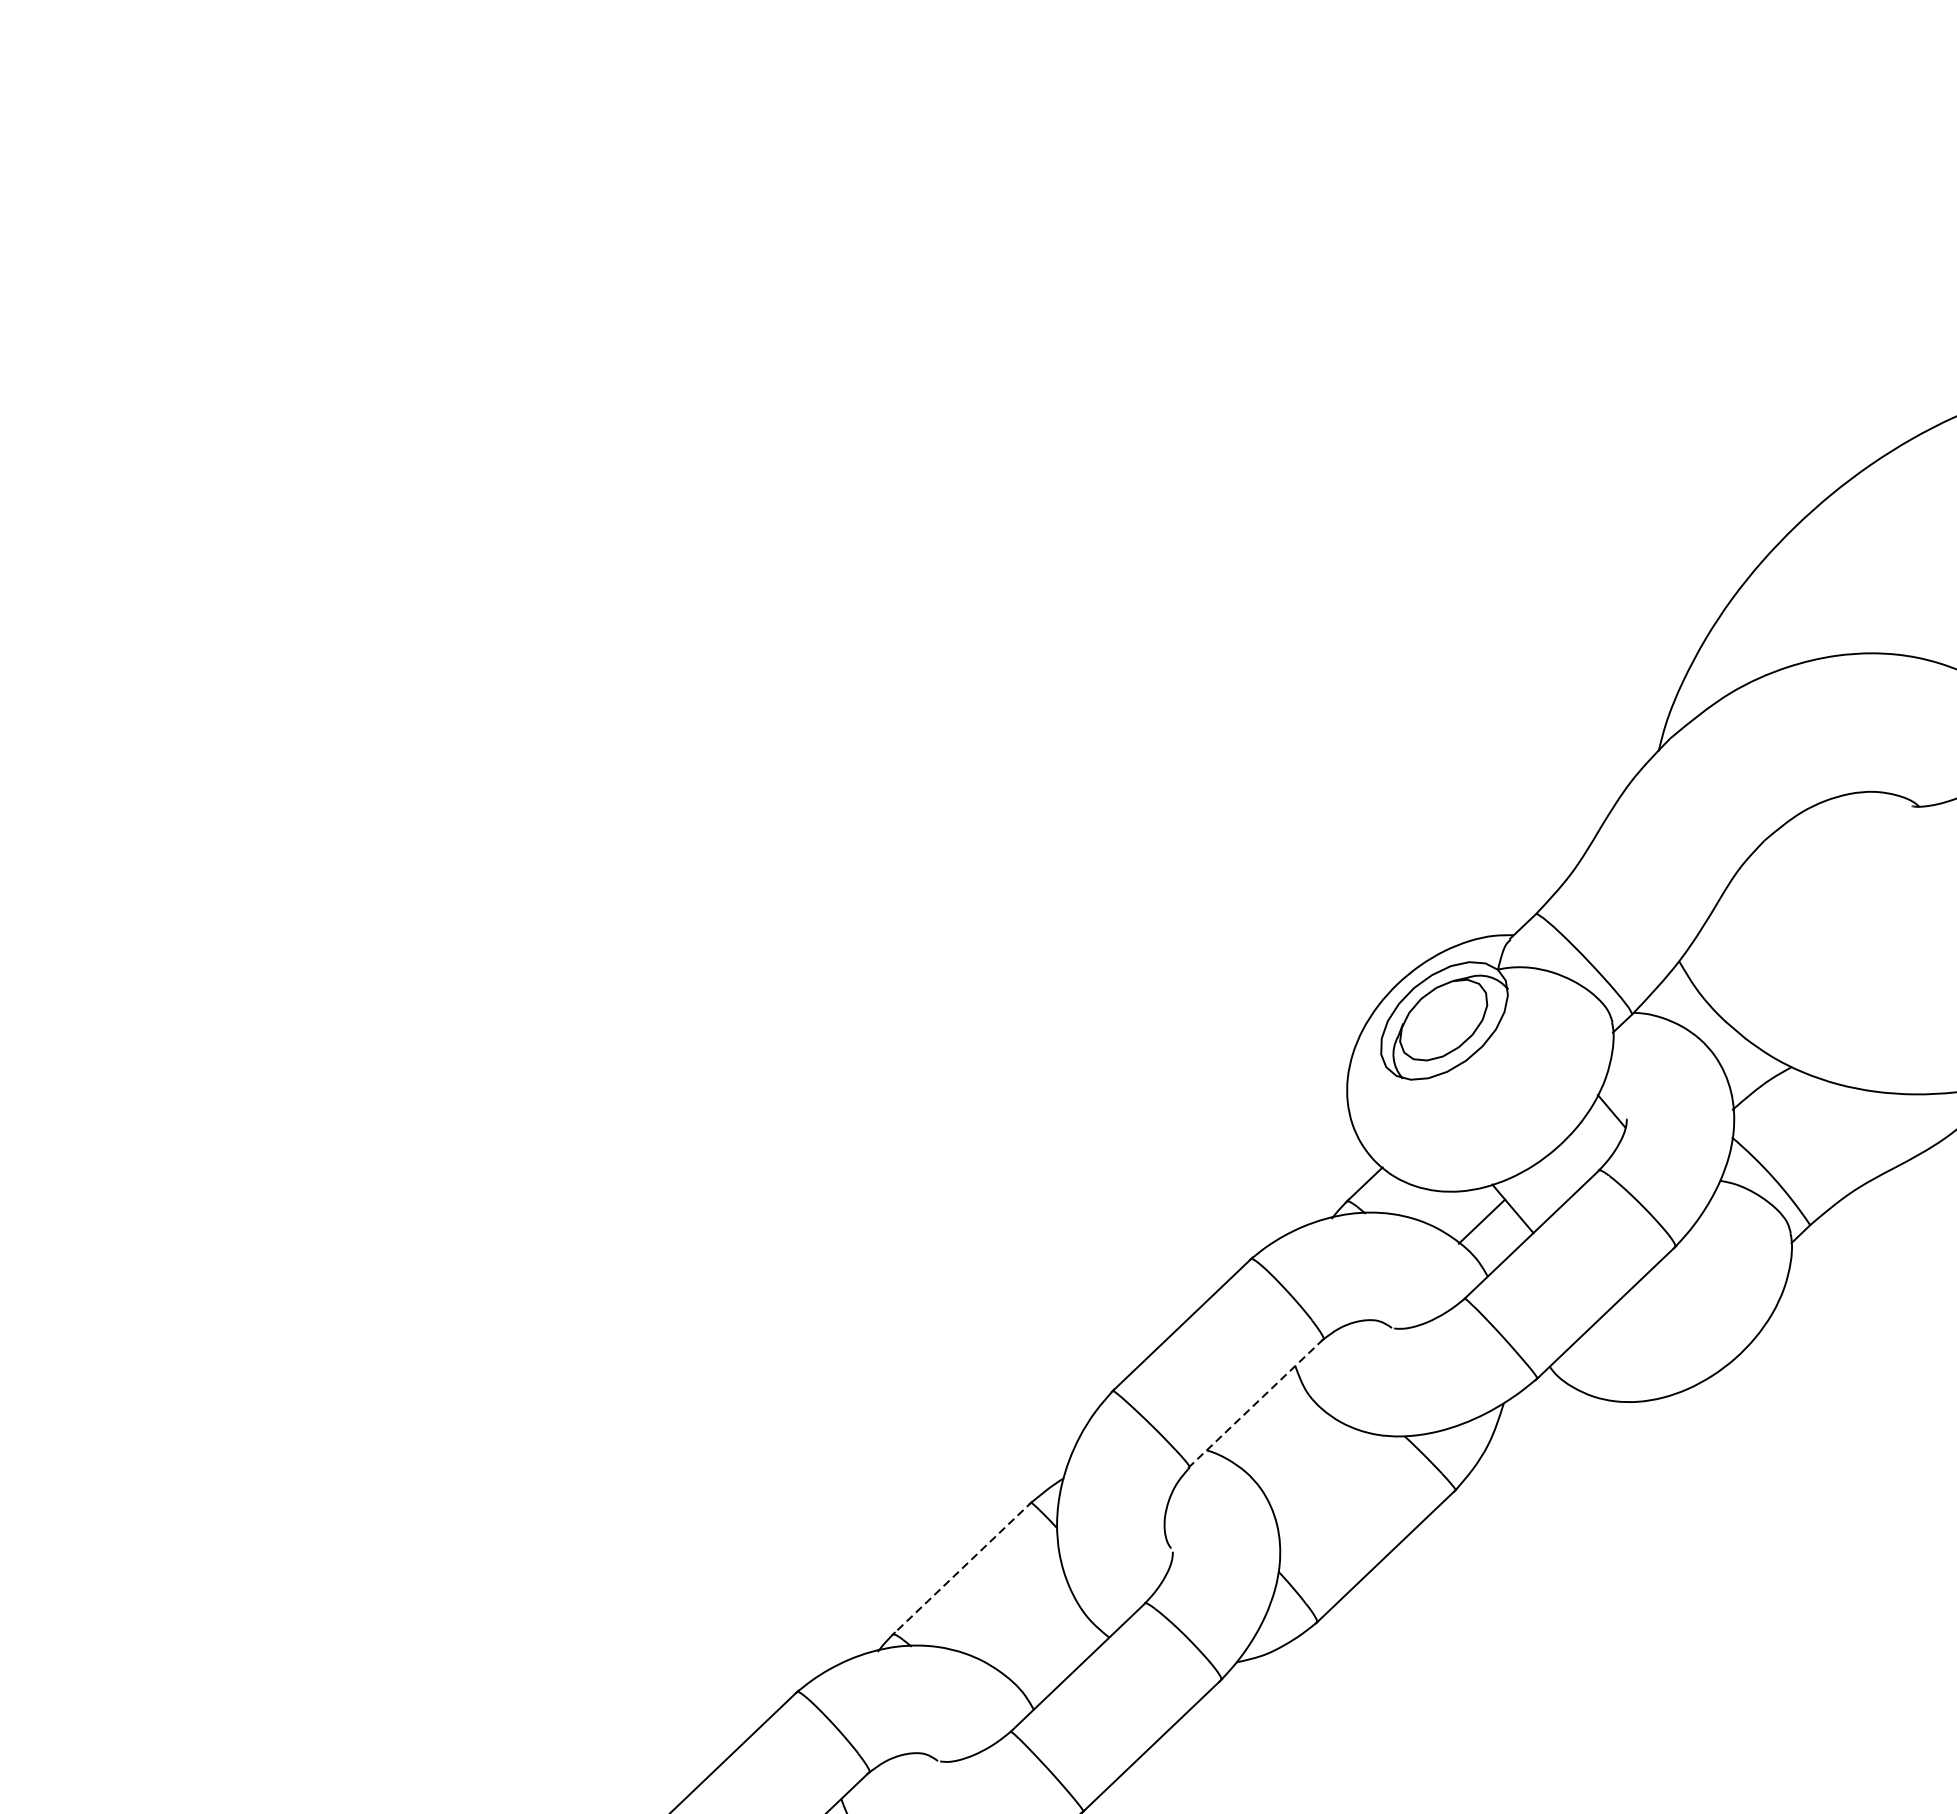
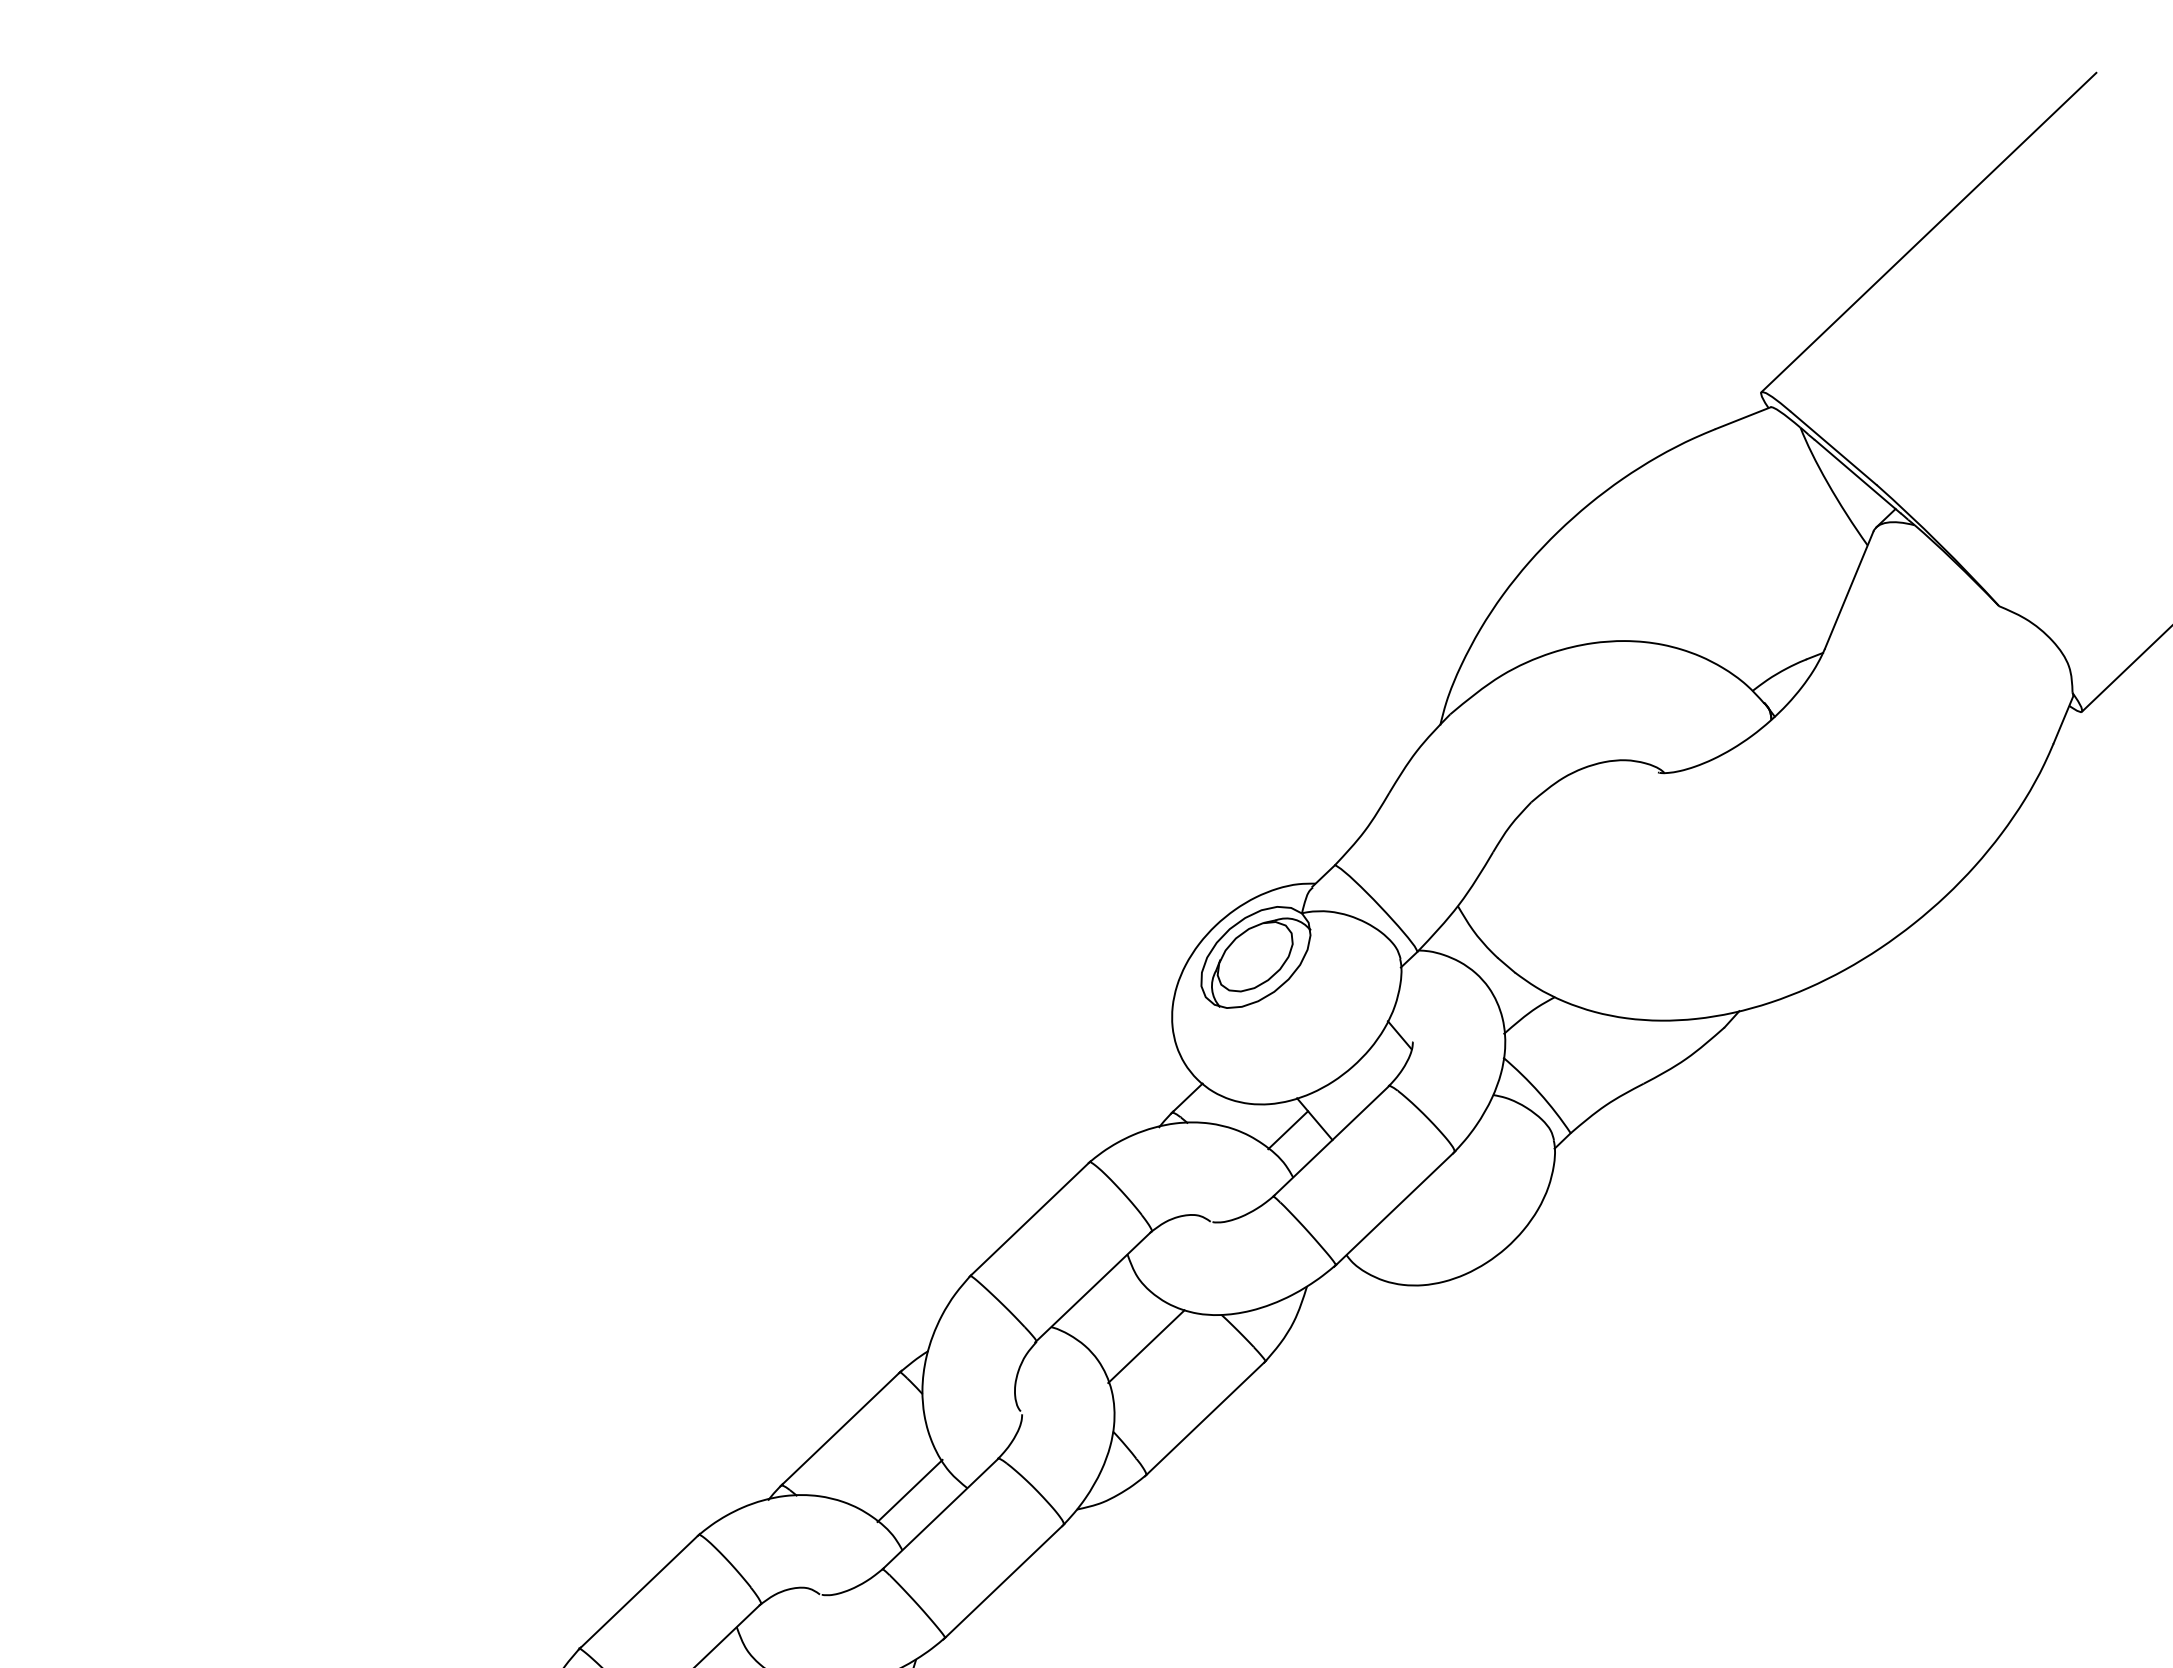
line: (1255, 1403) -> (1093, 1286), dashed -> solid
line: (1317, 1472) -> (1146, 1346), added
line: (961, 1568) -> (840, 1428), dashed -> solid
line: (1042, 1640) -> (909, 1490), added

